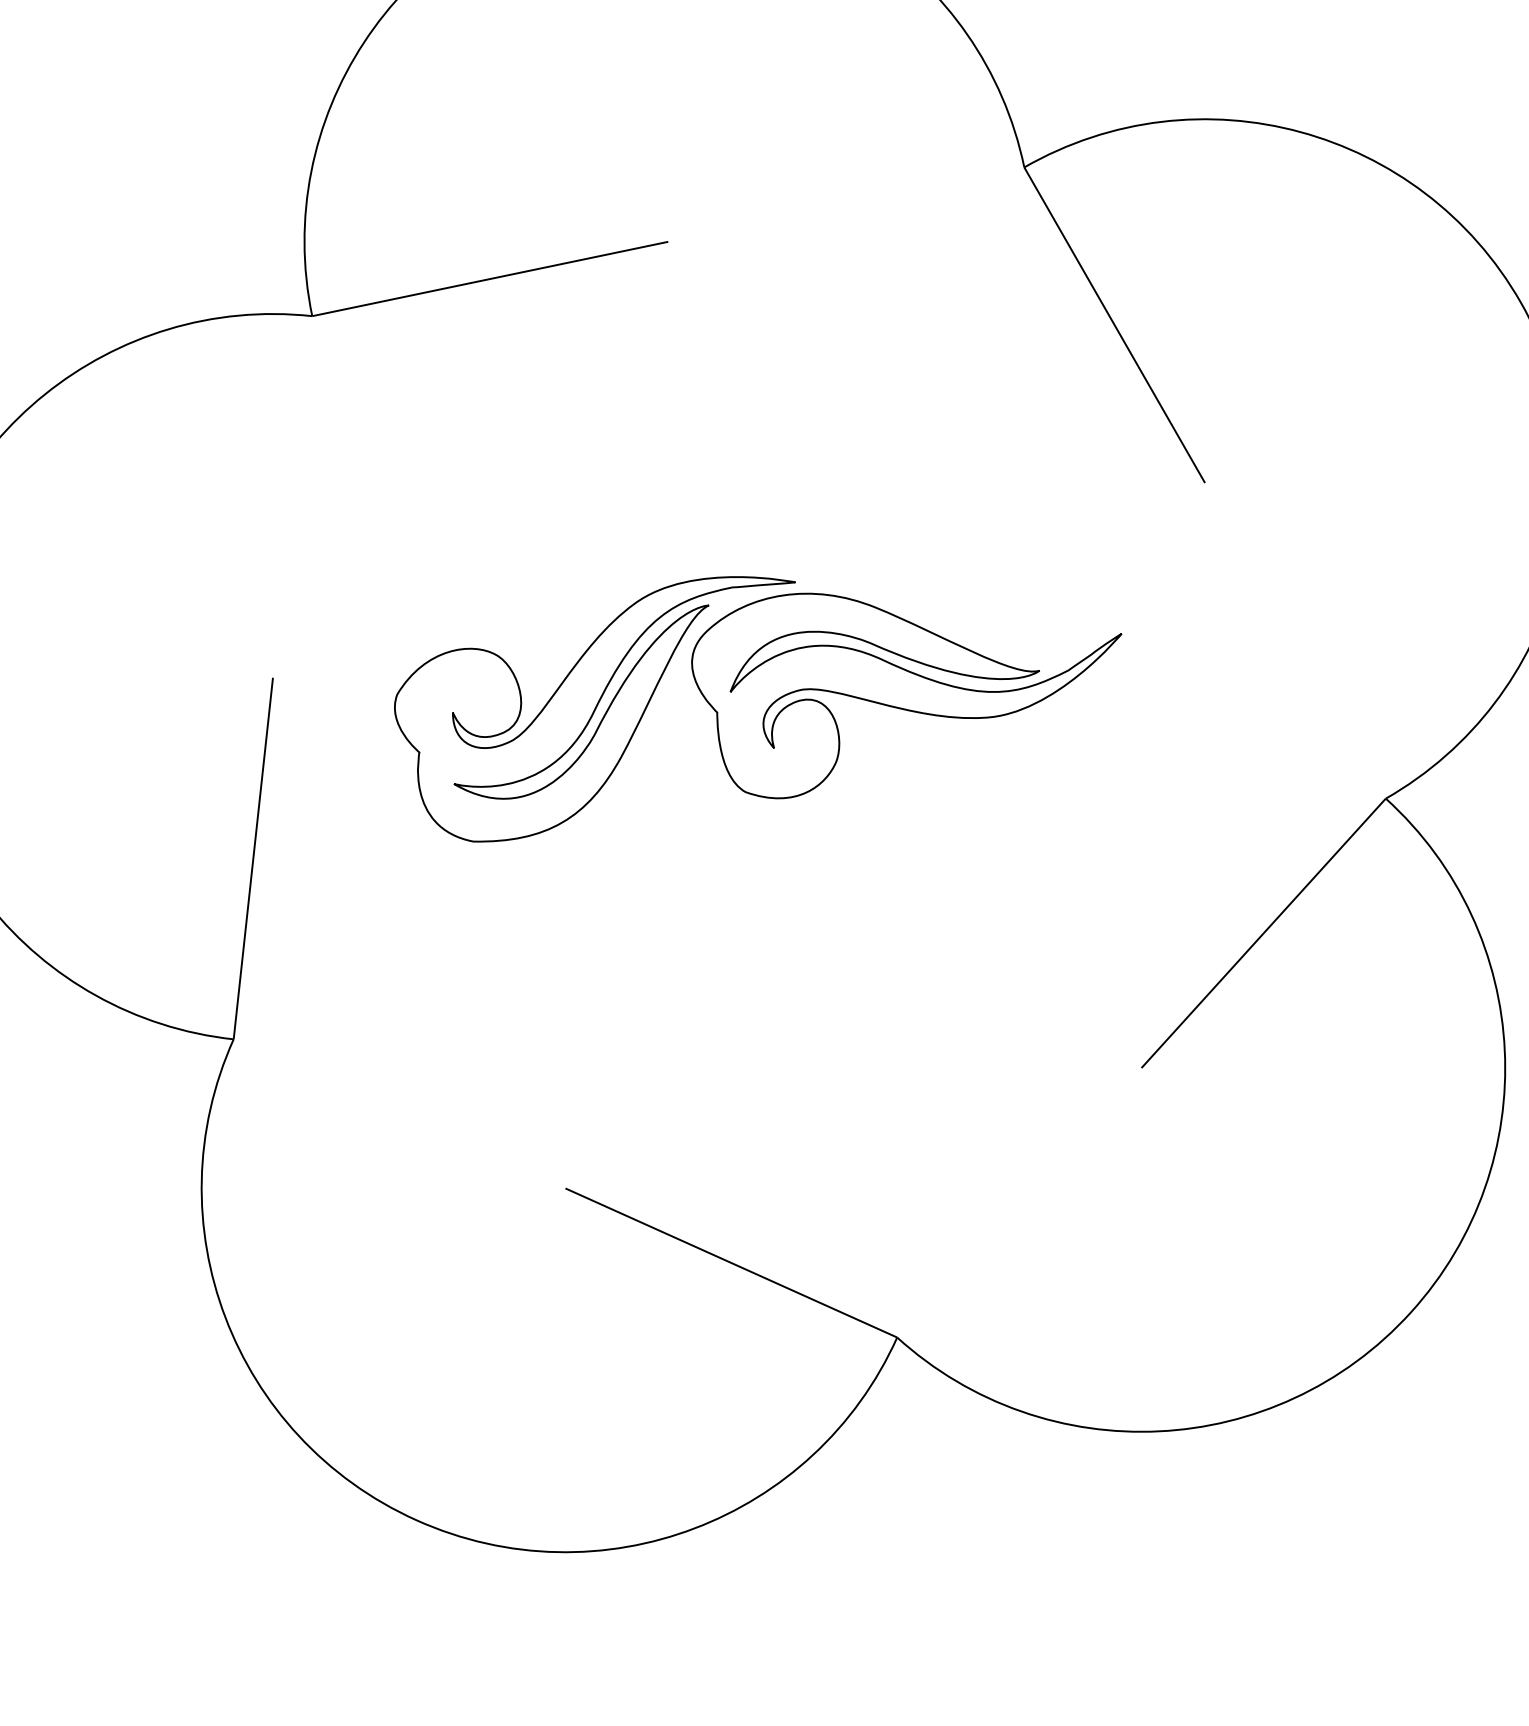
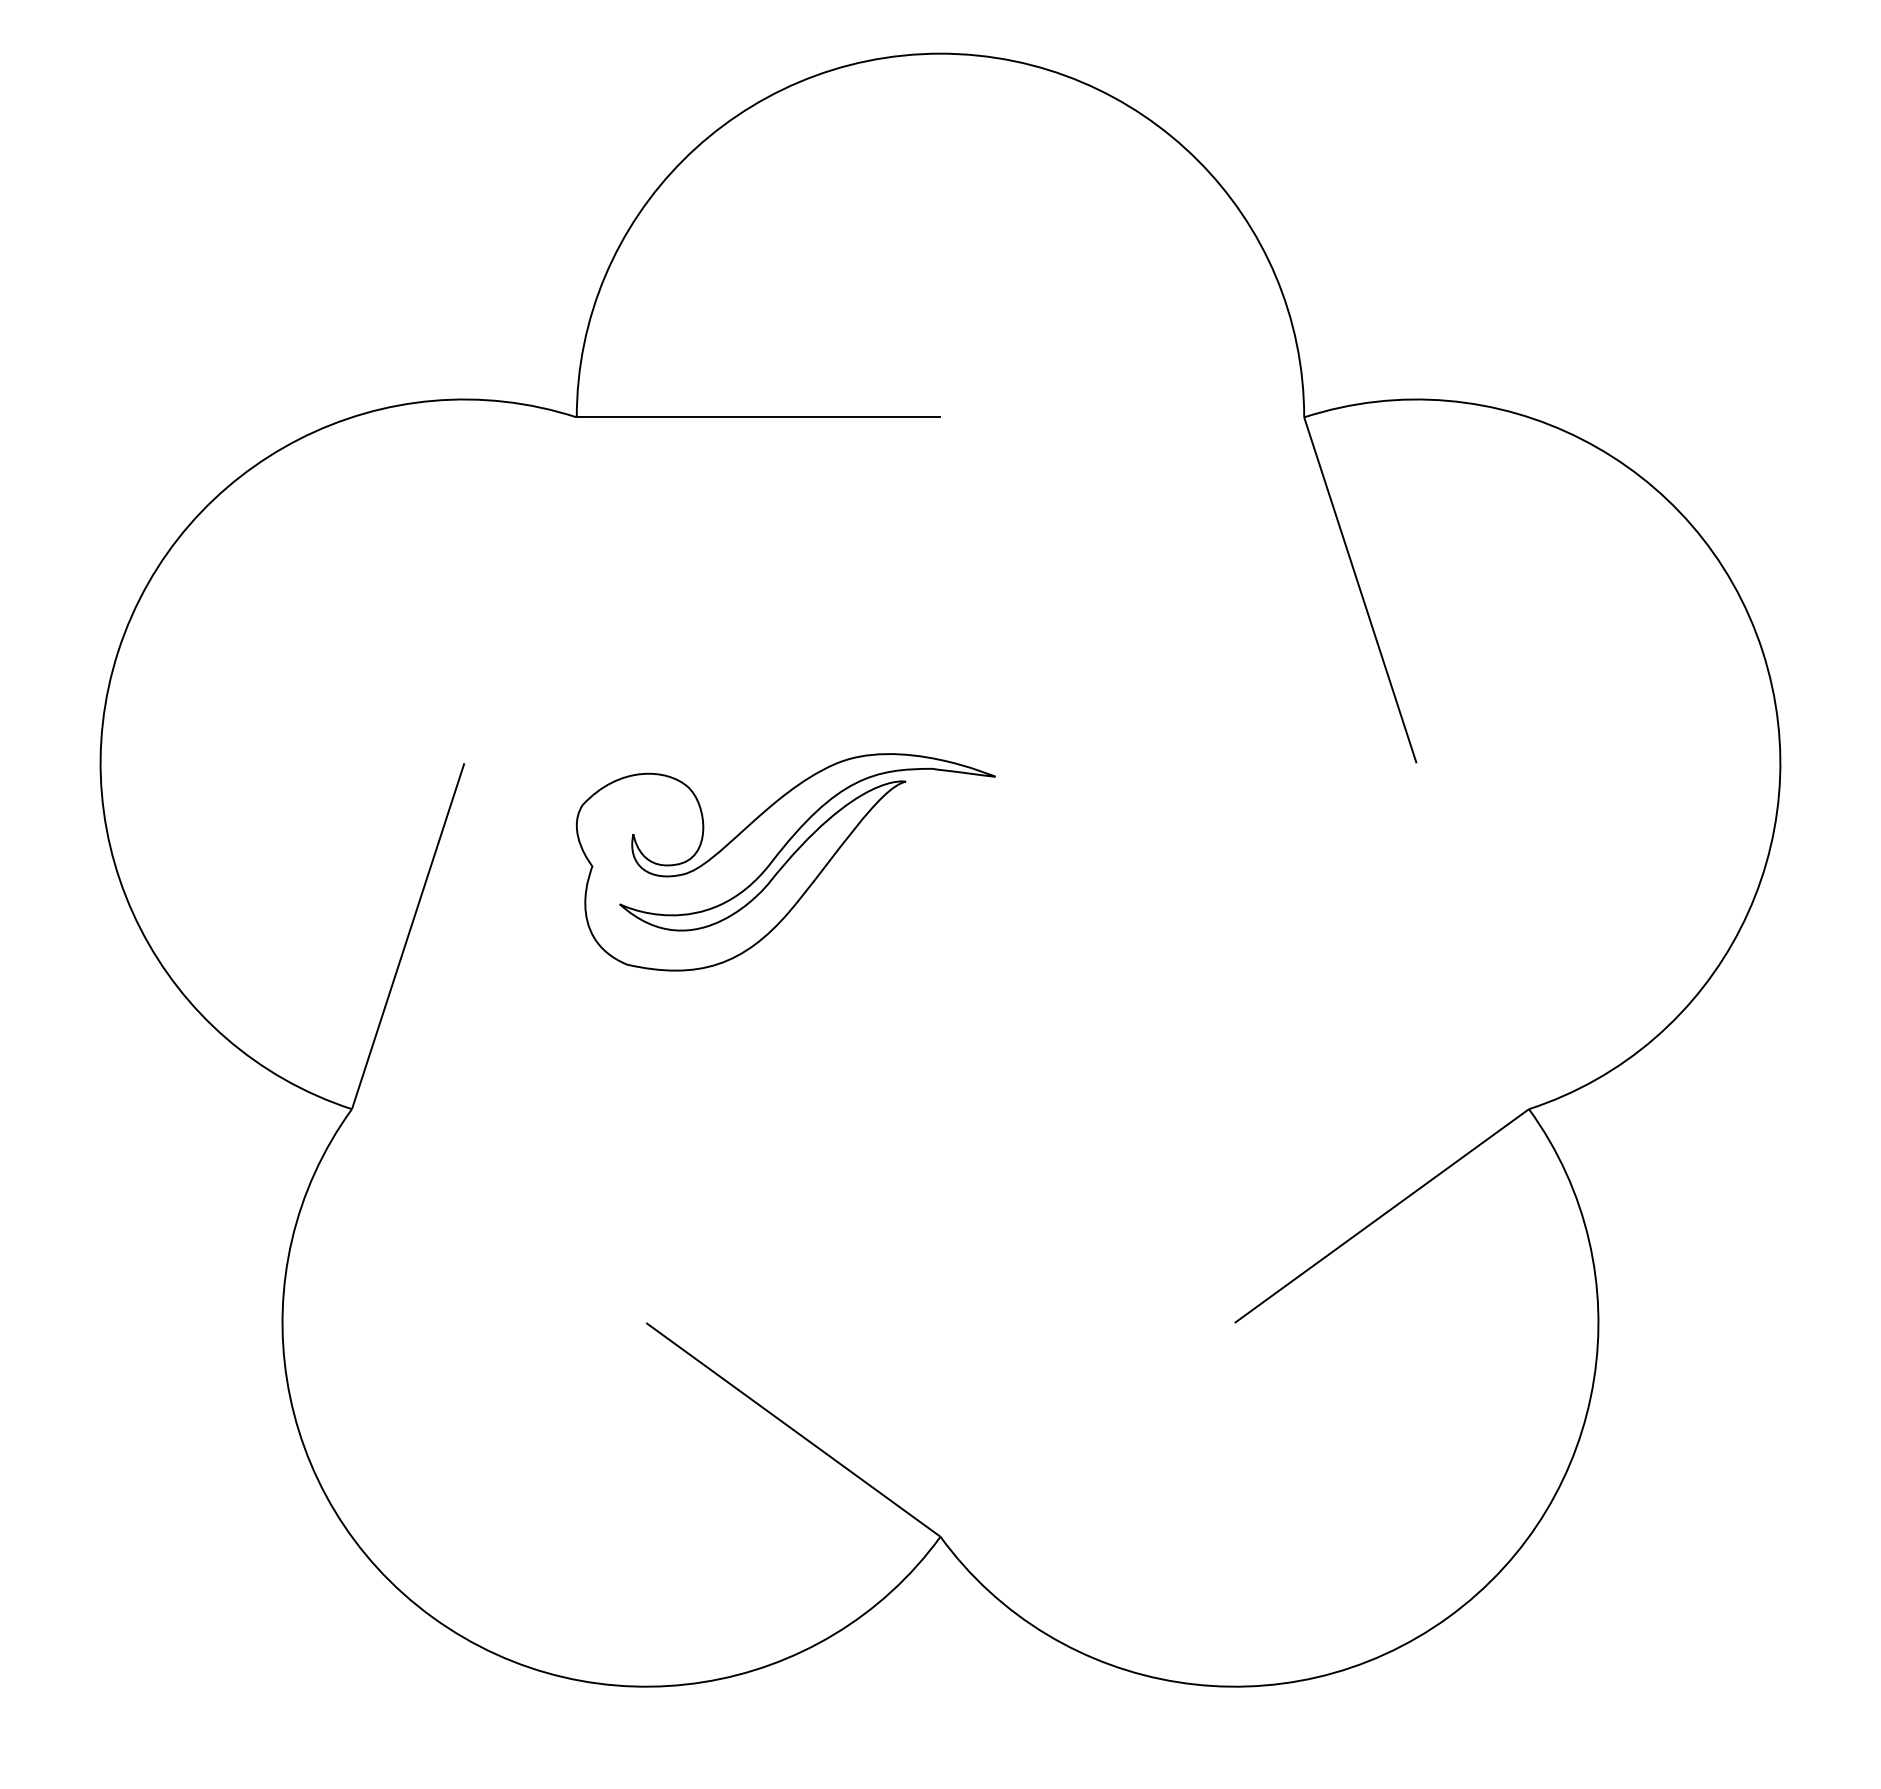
part: (910, 670) -> (1089, 886), removed

